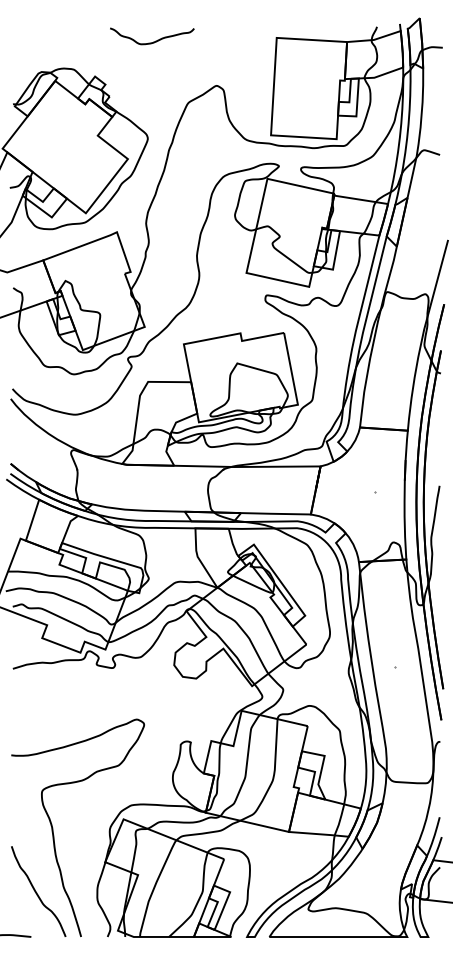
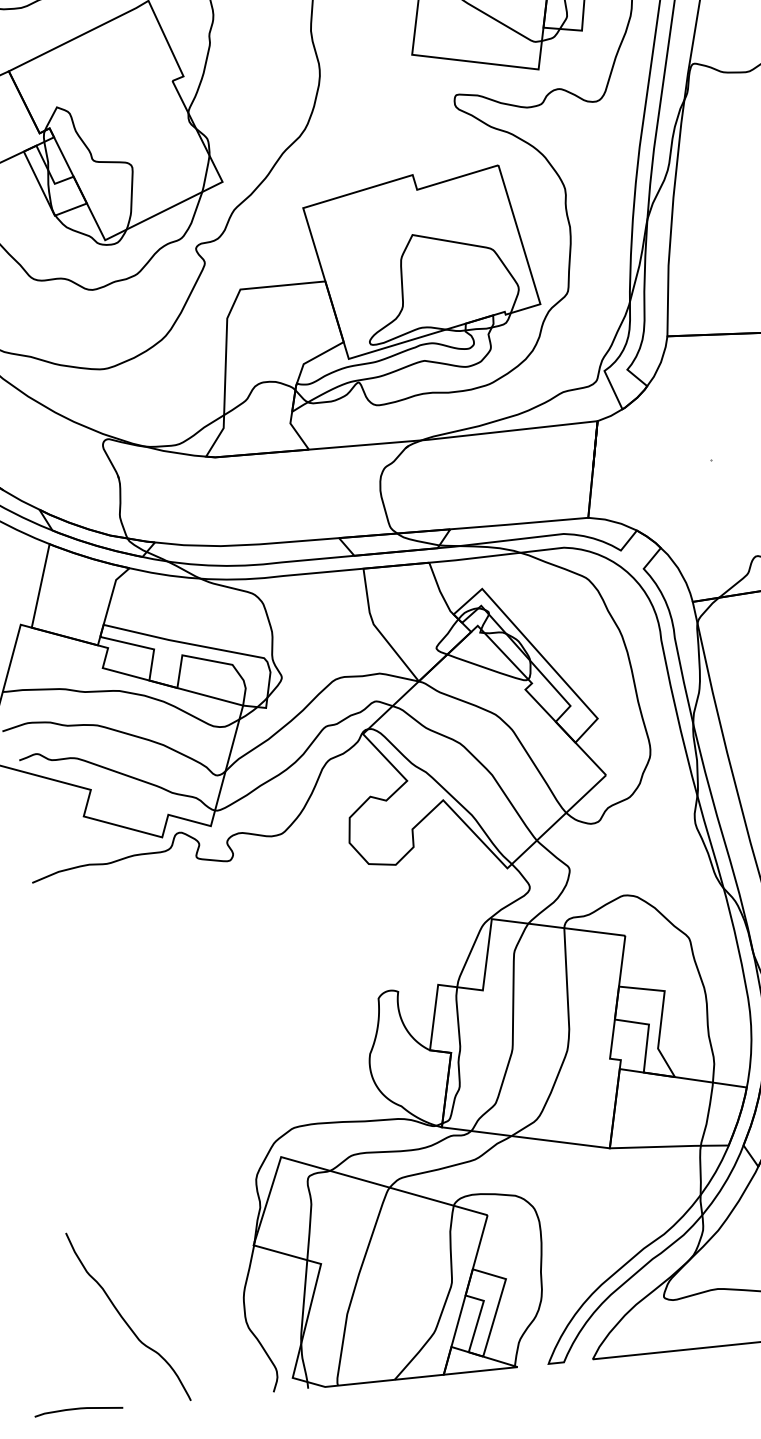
curve: (53, 827) -> (144, 1187), removed

